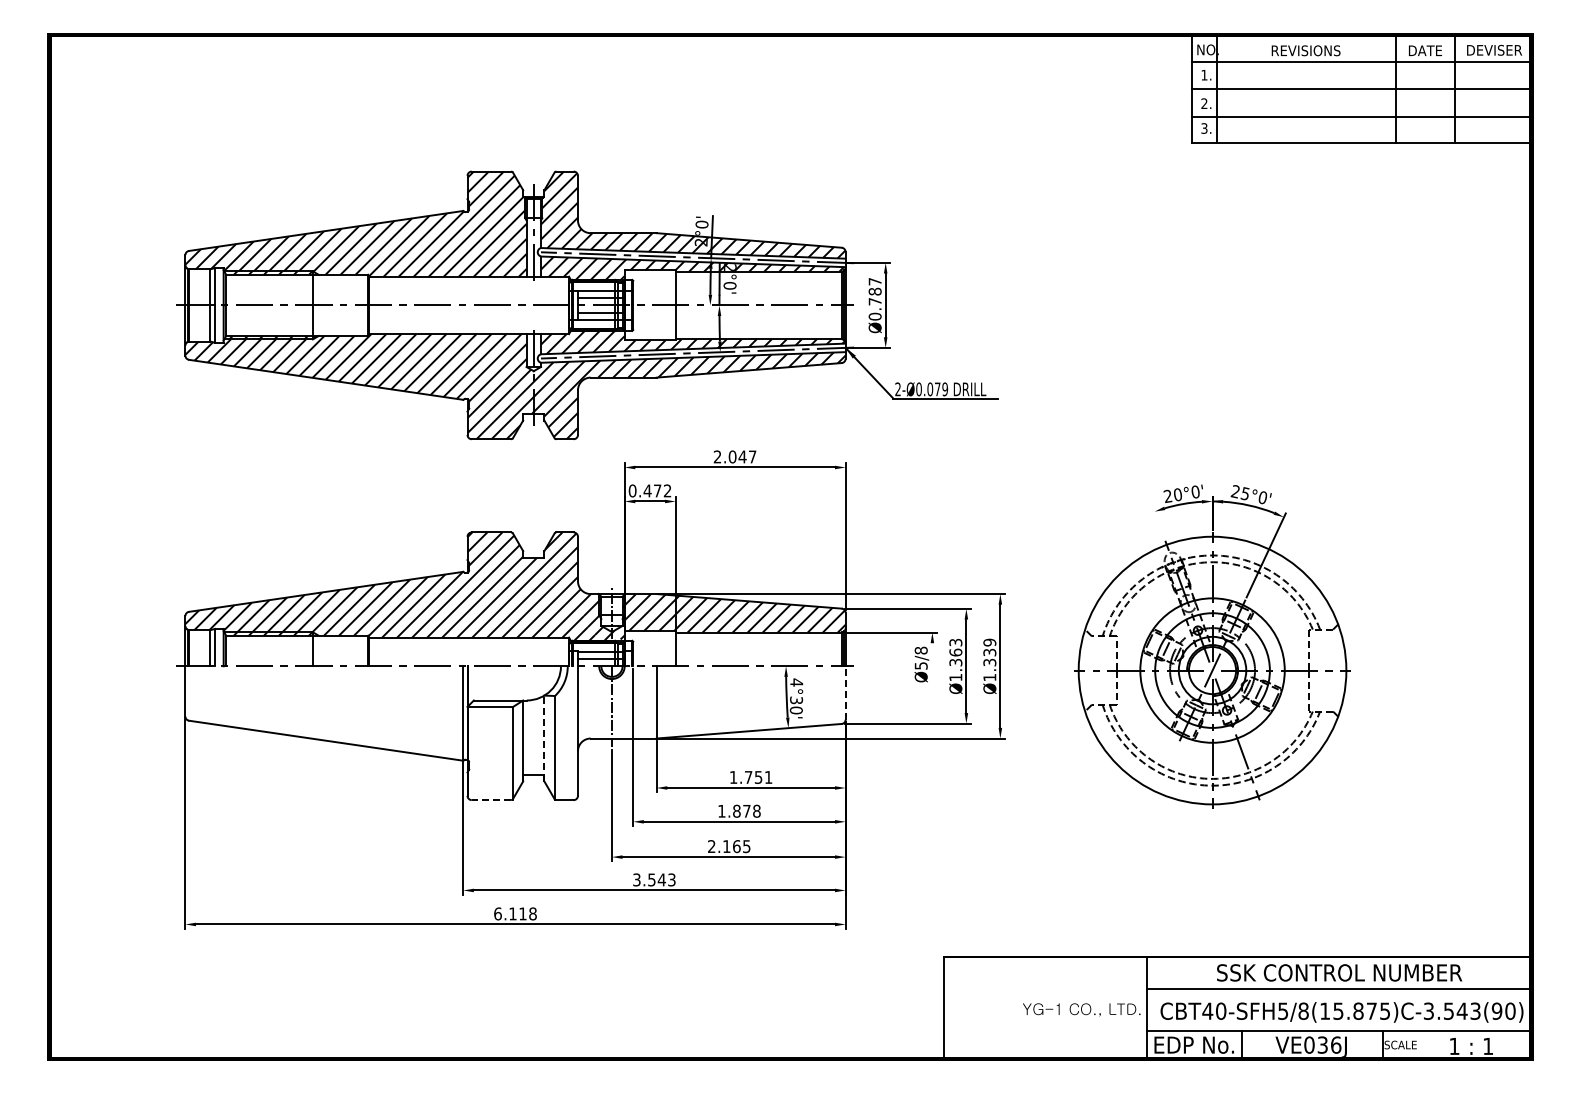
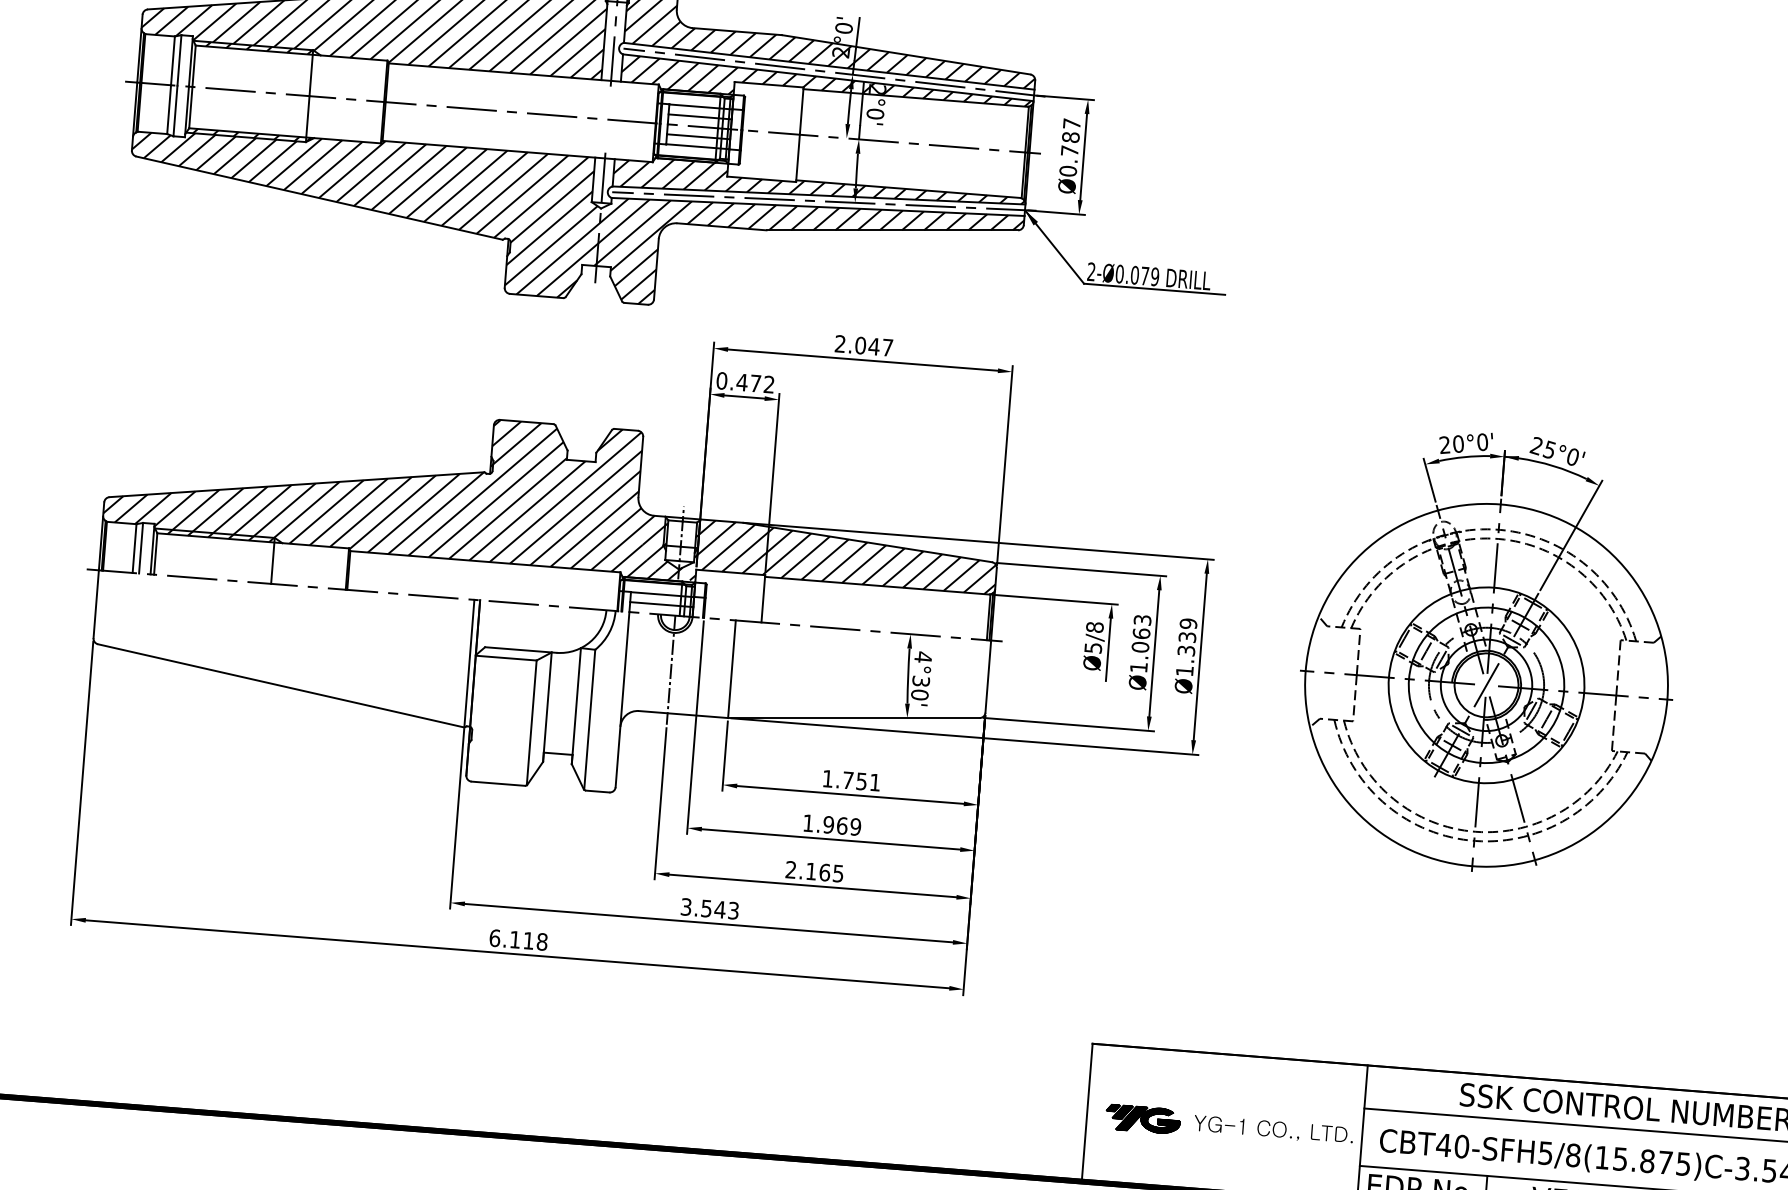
line: (1158, 522) -> (1429, 479), added
text: (955, 662) -> (1140, 647), Ø1.363 -> Ø1.063
line: (932, 666) -> (1108, 650), added
line: (845, 693) -> (988, 677), dashed -> solid
line: (544, 738) -> (576, 706), dashed -> solid
line: (491, 800) -> (498, 784), dashed -> solid
text: (746, 810) -> (841, 824), 1.878 -> 1.969
part: (985, 1009) -> (1143, 1119), added

